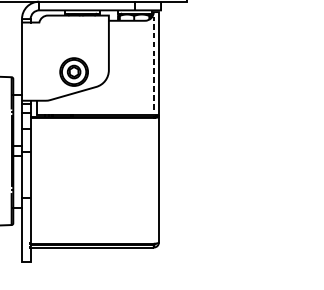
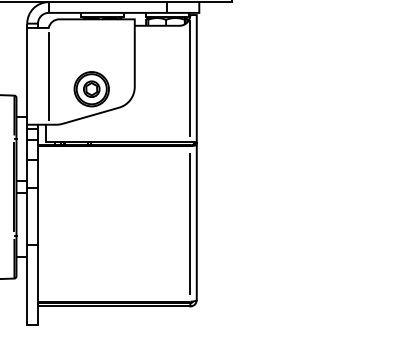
line: (39, 60) -> (48, 75), added
line: (153, 63) -> (190, 78), dashed -> solid
line: (153, 180) -> (190, 223), added

